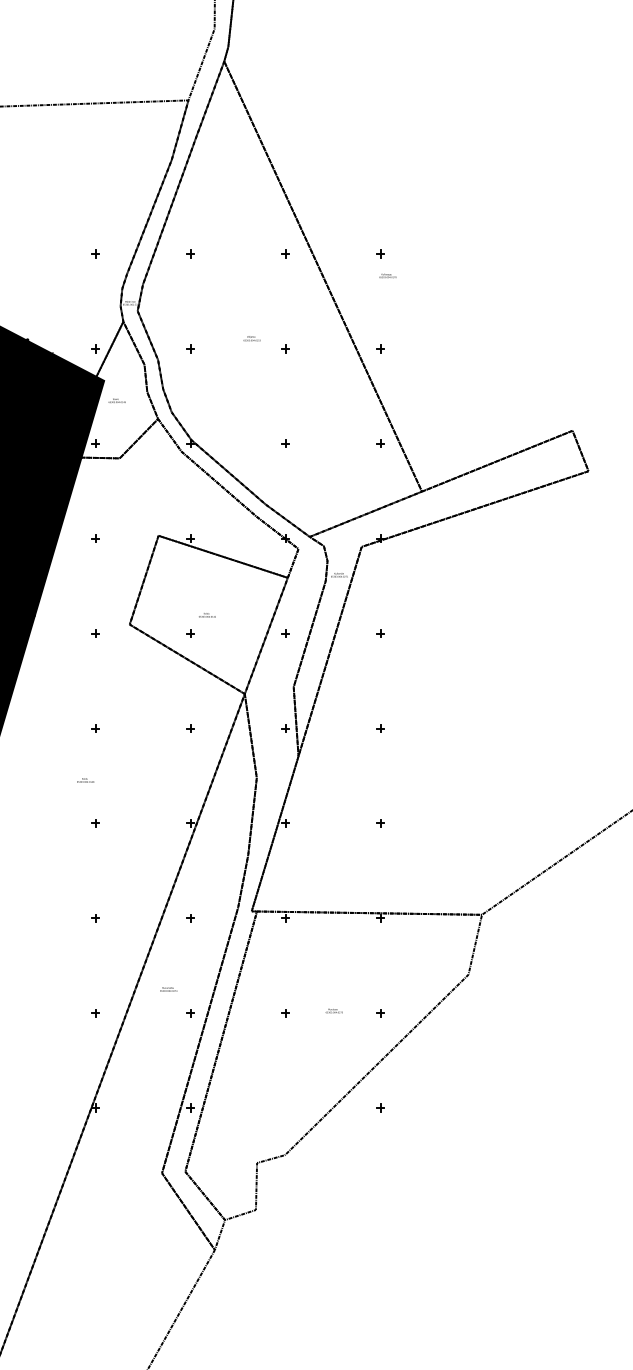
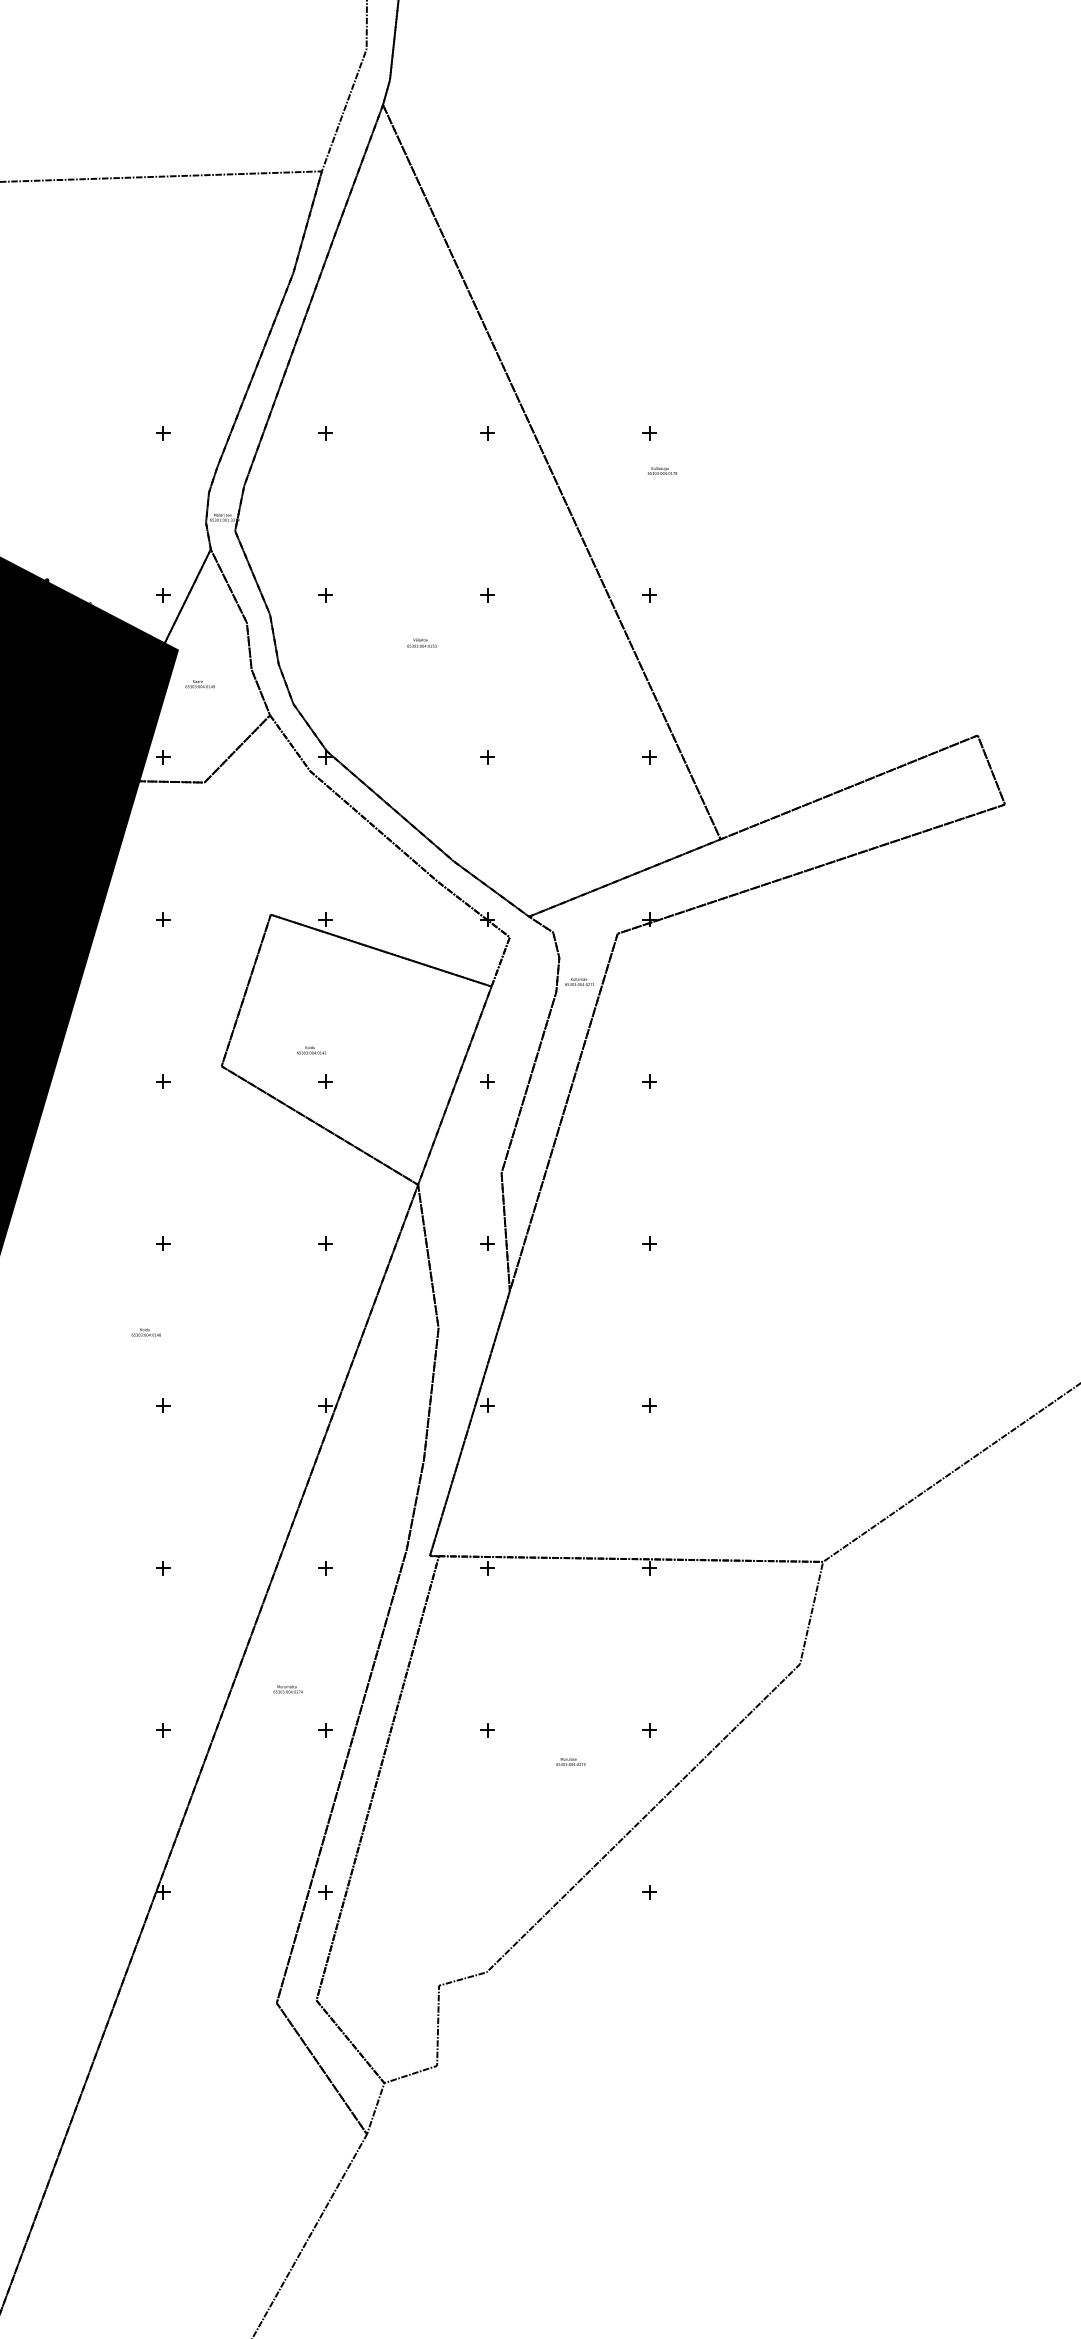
text: (251, 338) -> (420, 642), moved
text: (207, 615) -> (311, 1050), moved
text: (333, 1010) -> (569, 1761), moved

